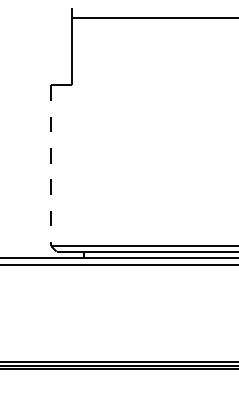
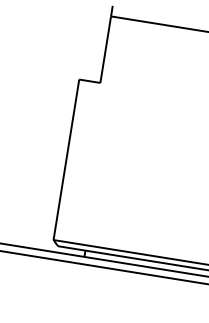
line: (51, 165) -> (66, 159), dashed -> solid

